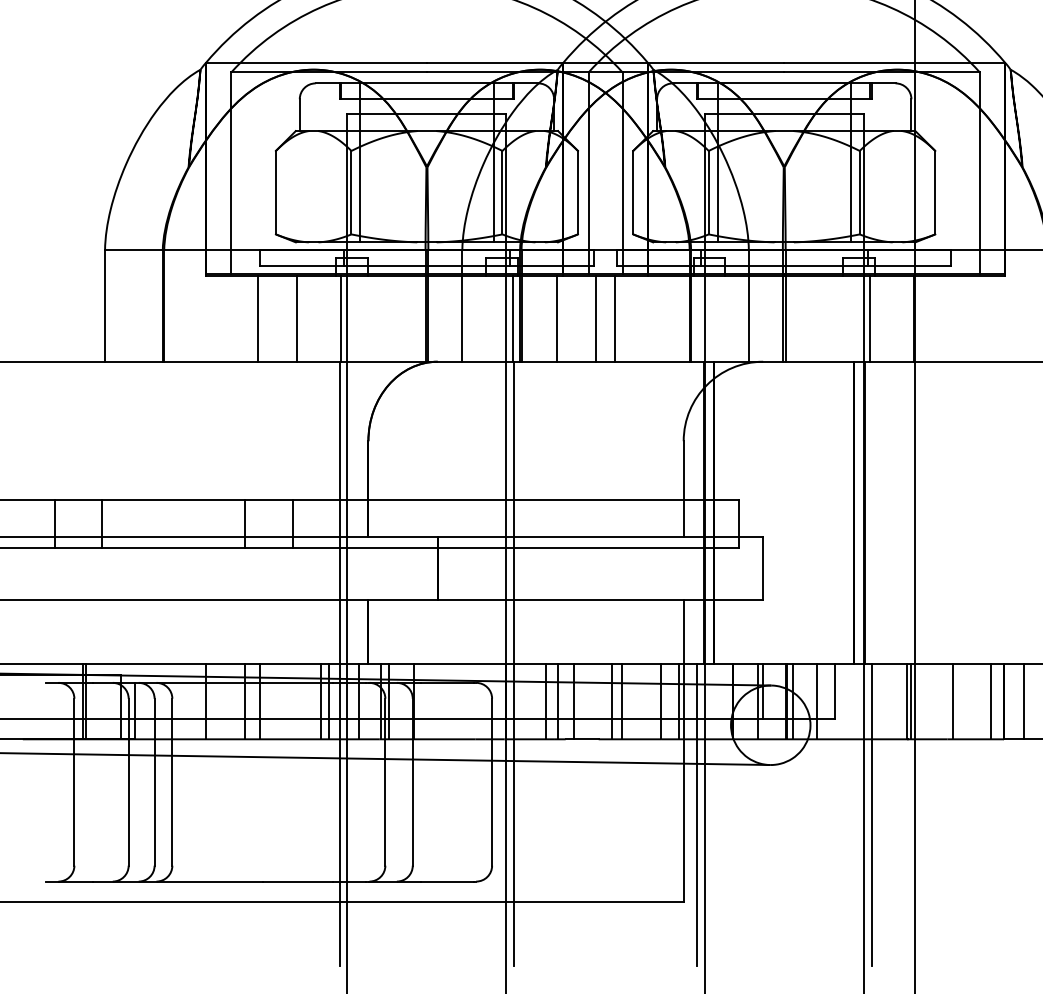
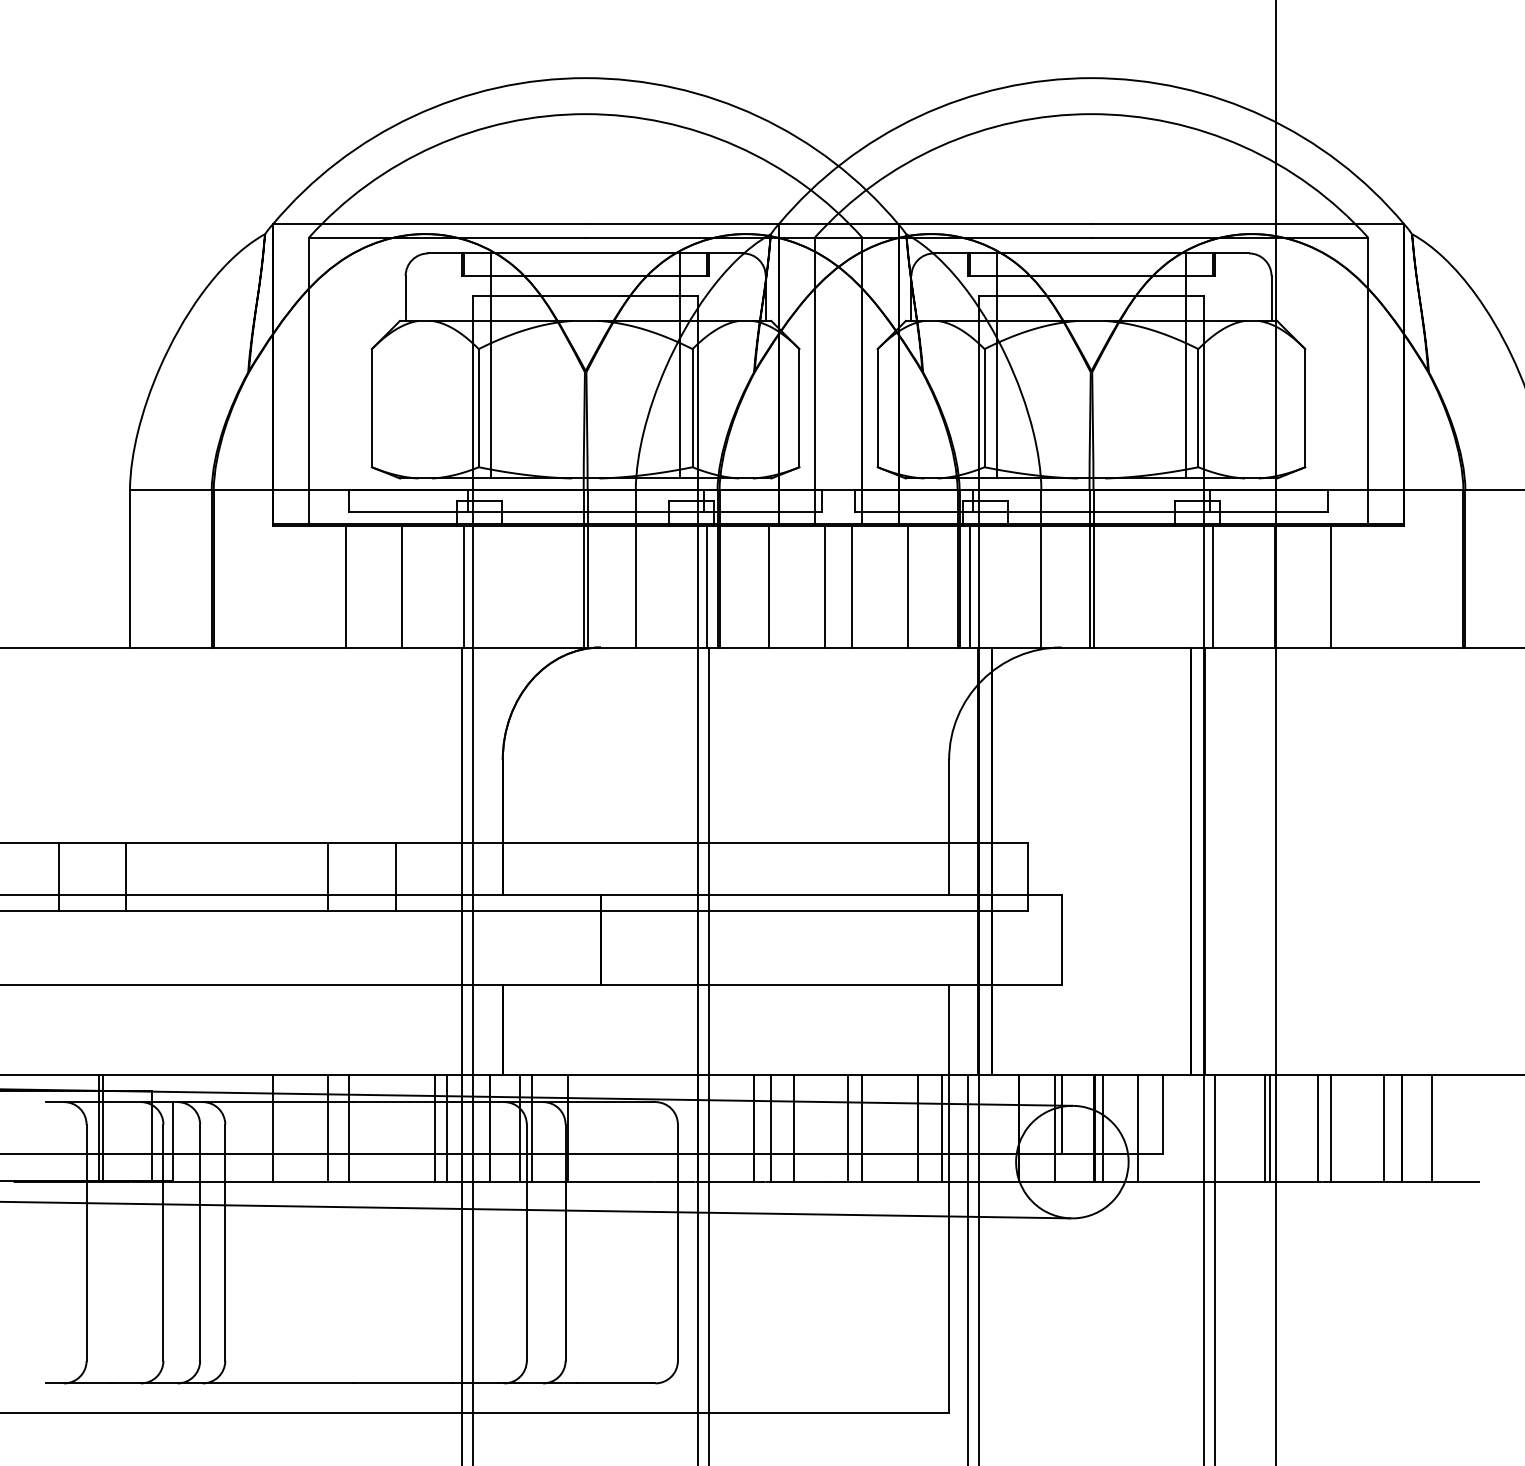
line: (654, 318) -> (908, 586), added
line: (698, 318) -> (969, 586), added
line: (953, 318) -> (1331, 586), added
line: (944, 701) -> (1318, 1128), added

